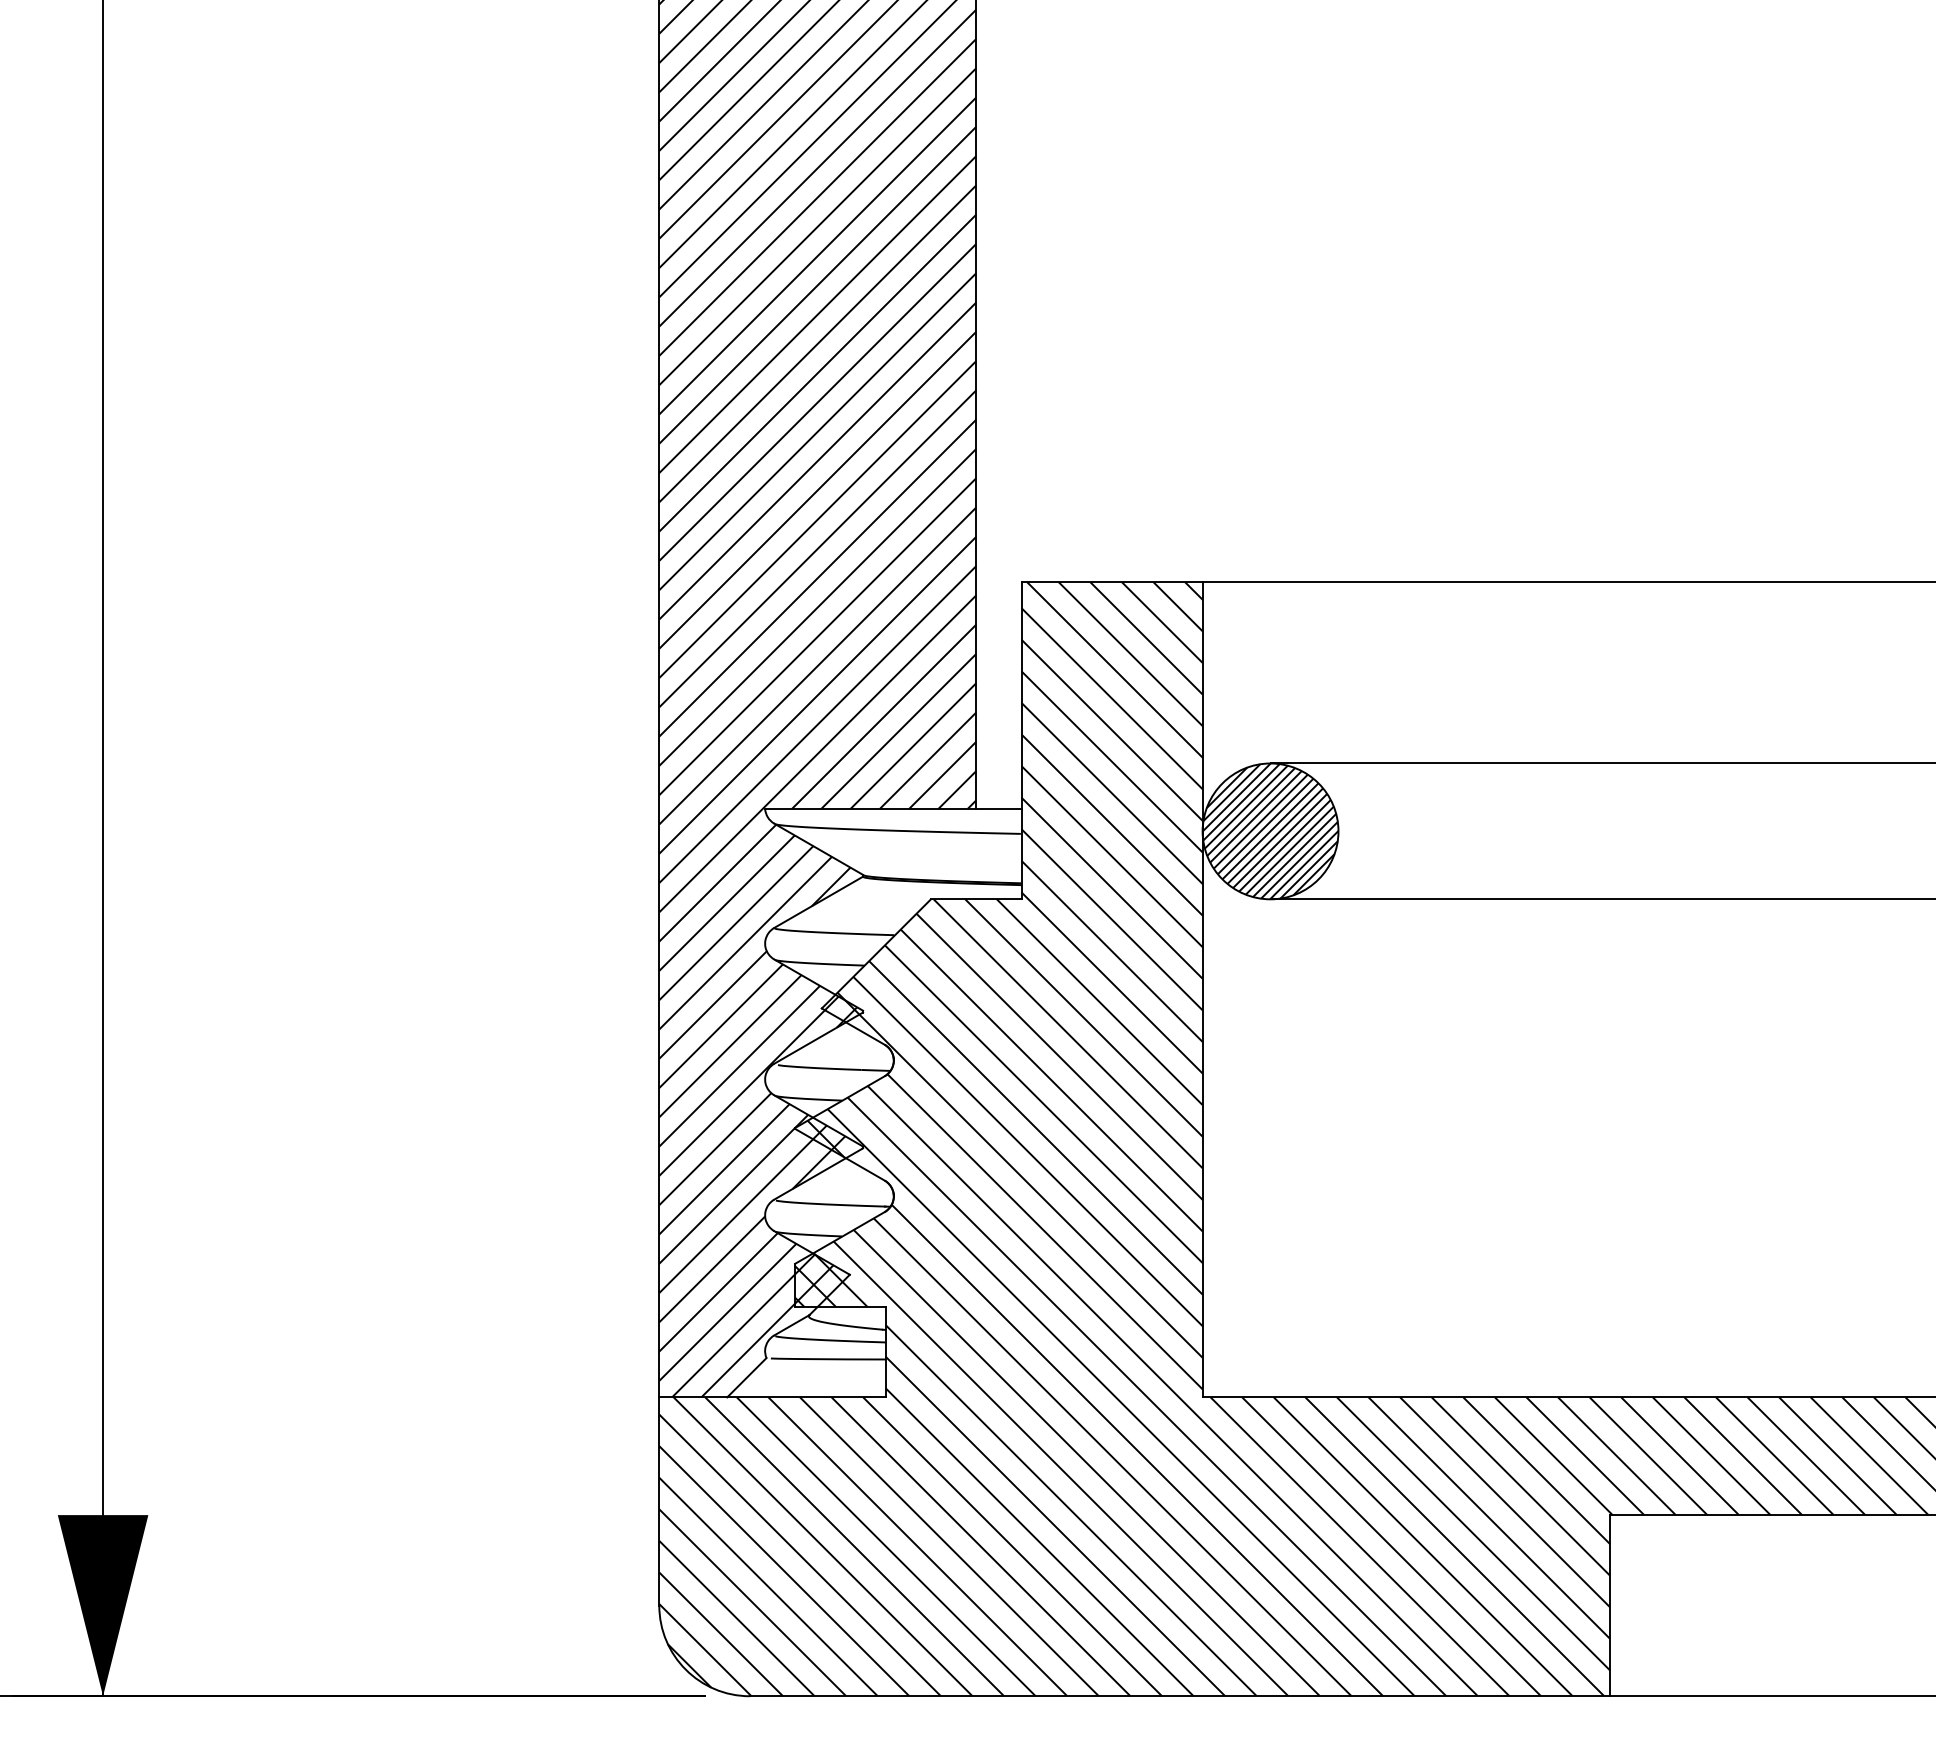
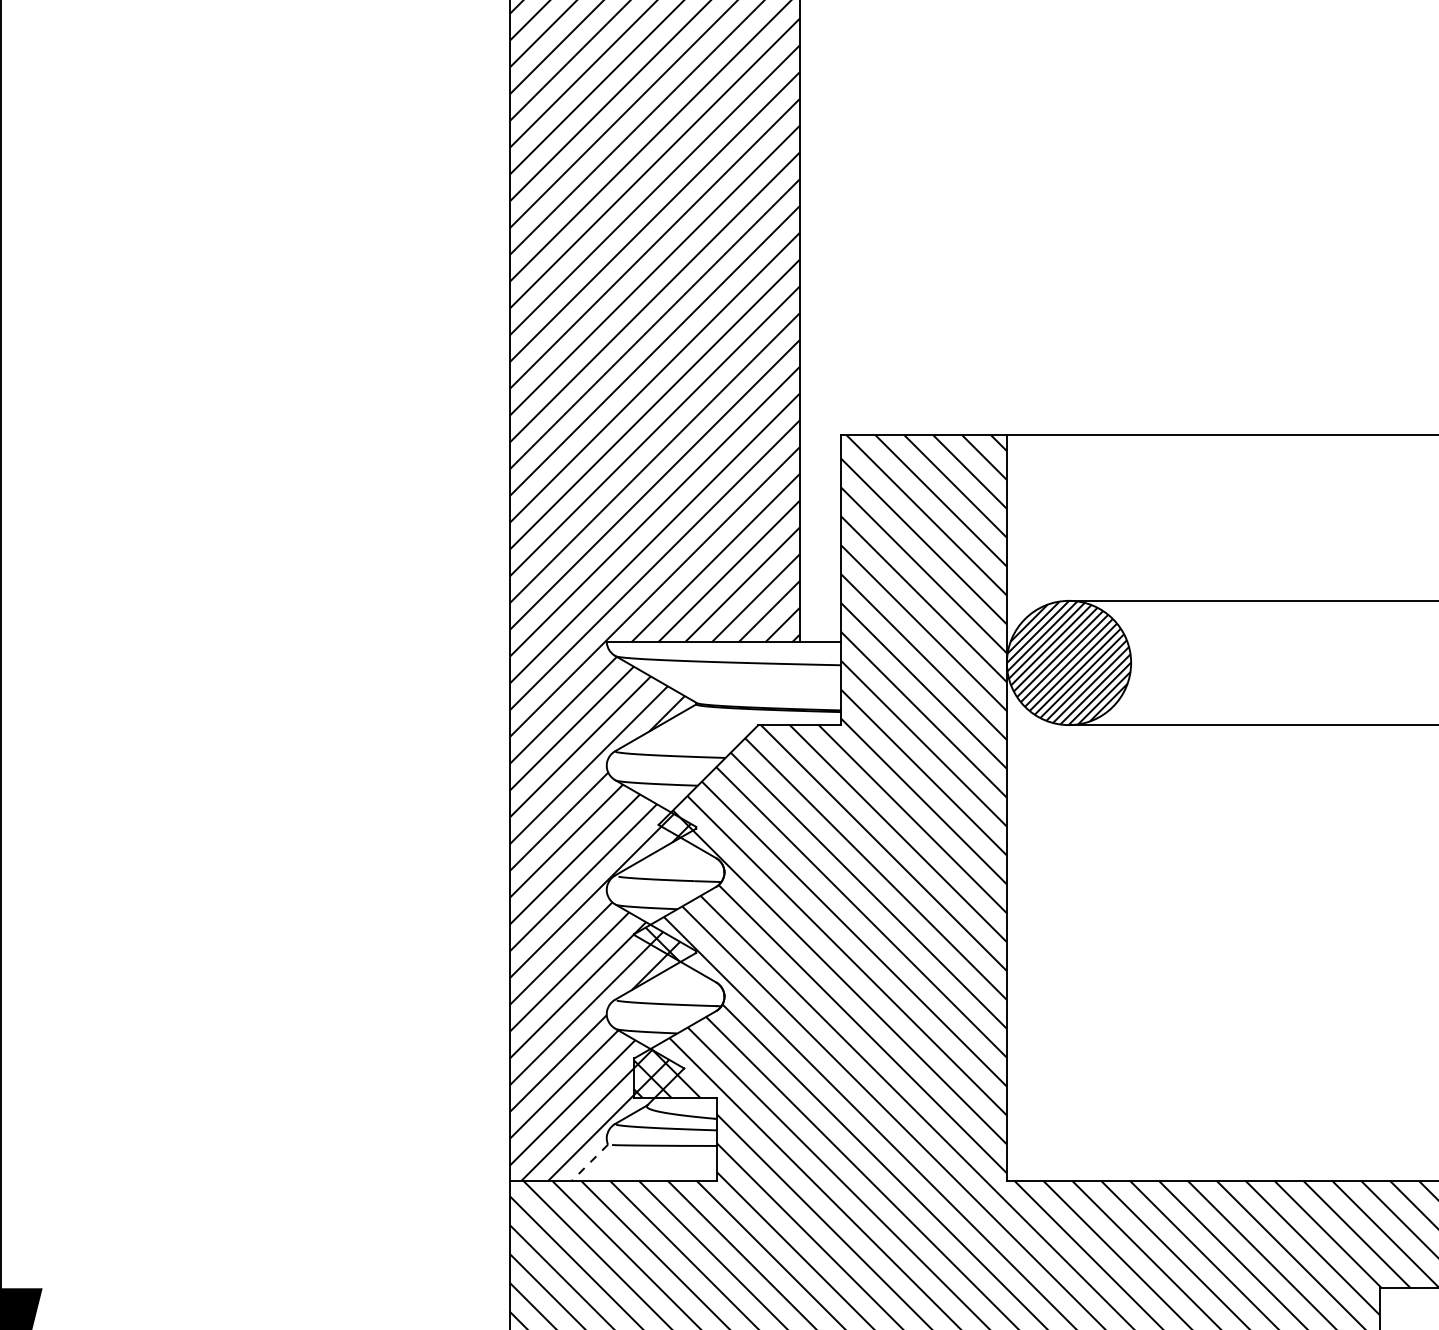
line: (746, 1377) -> (589, 1162), solid -> dashed

